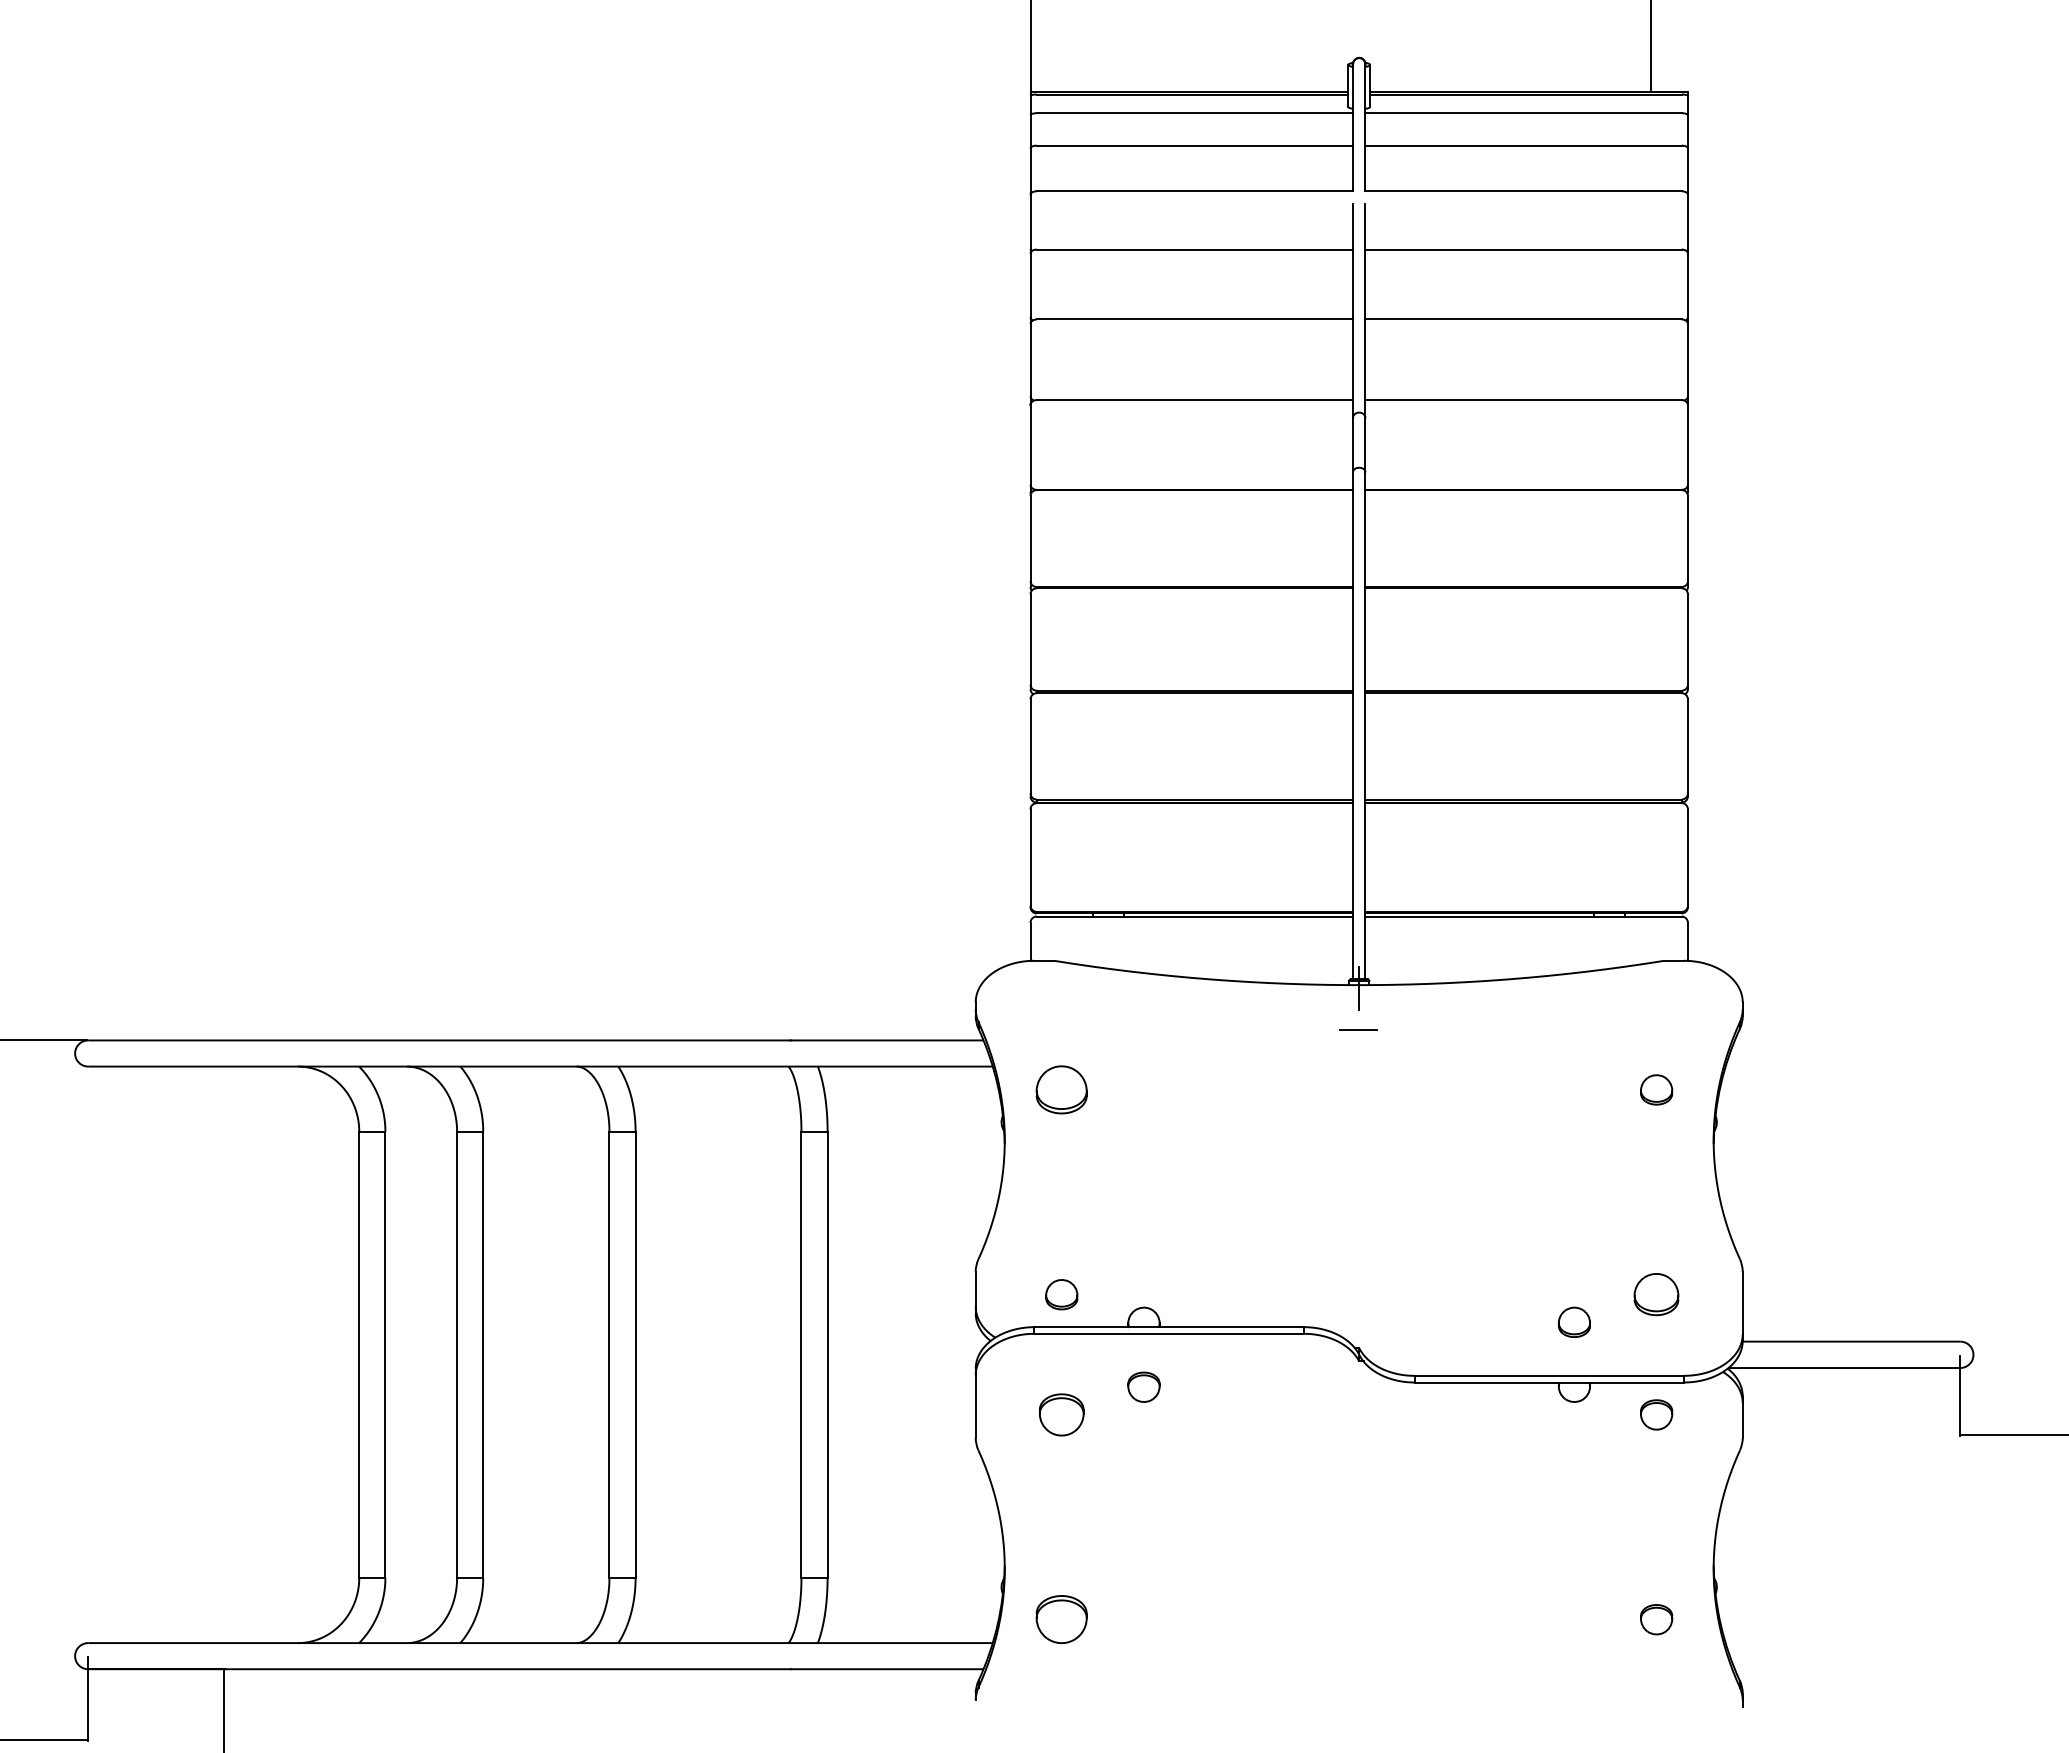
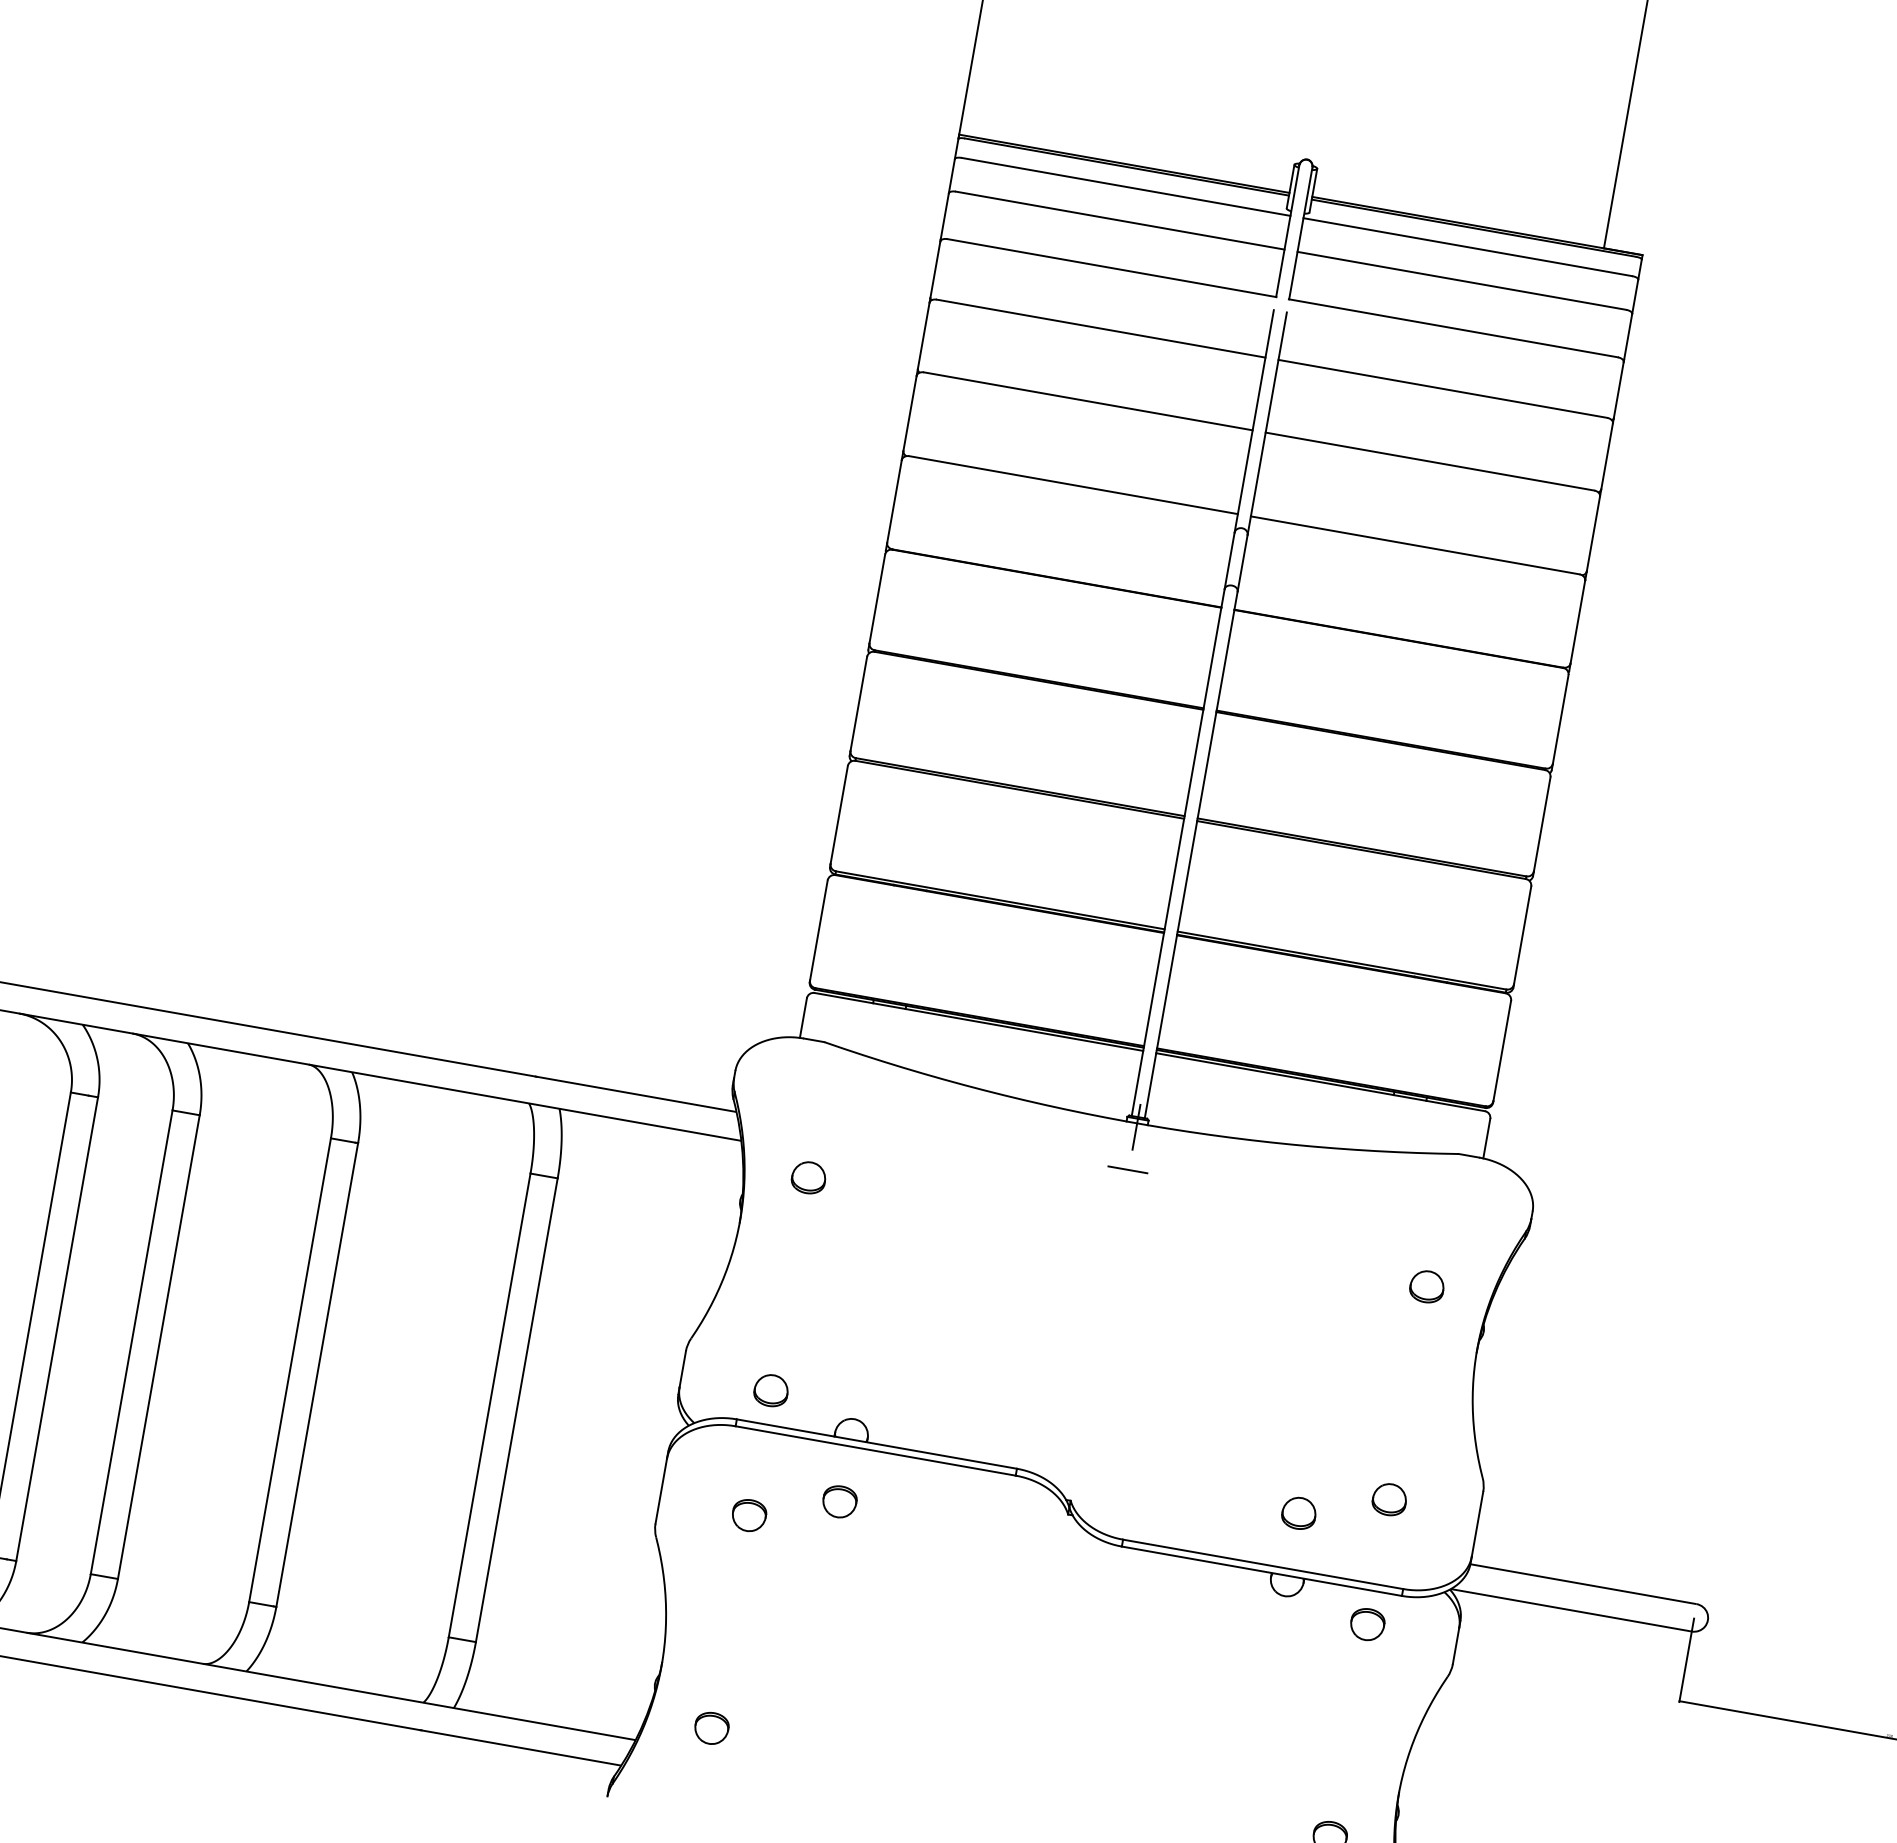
part: (1061, 1089) -> (808, 1177), size x0.62
part: (1656, 1294) -> (1389, 1499), size x0.71
part: (1061, 1414) -> (749, 1515), size x0.71
part: (1061, 1619) -> (711, 1728), size x0.62

